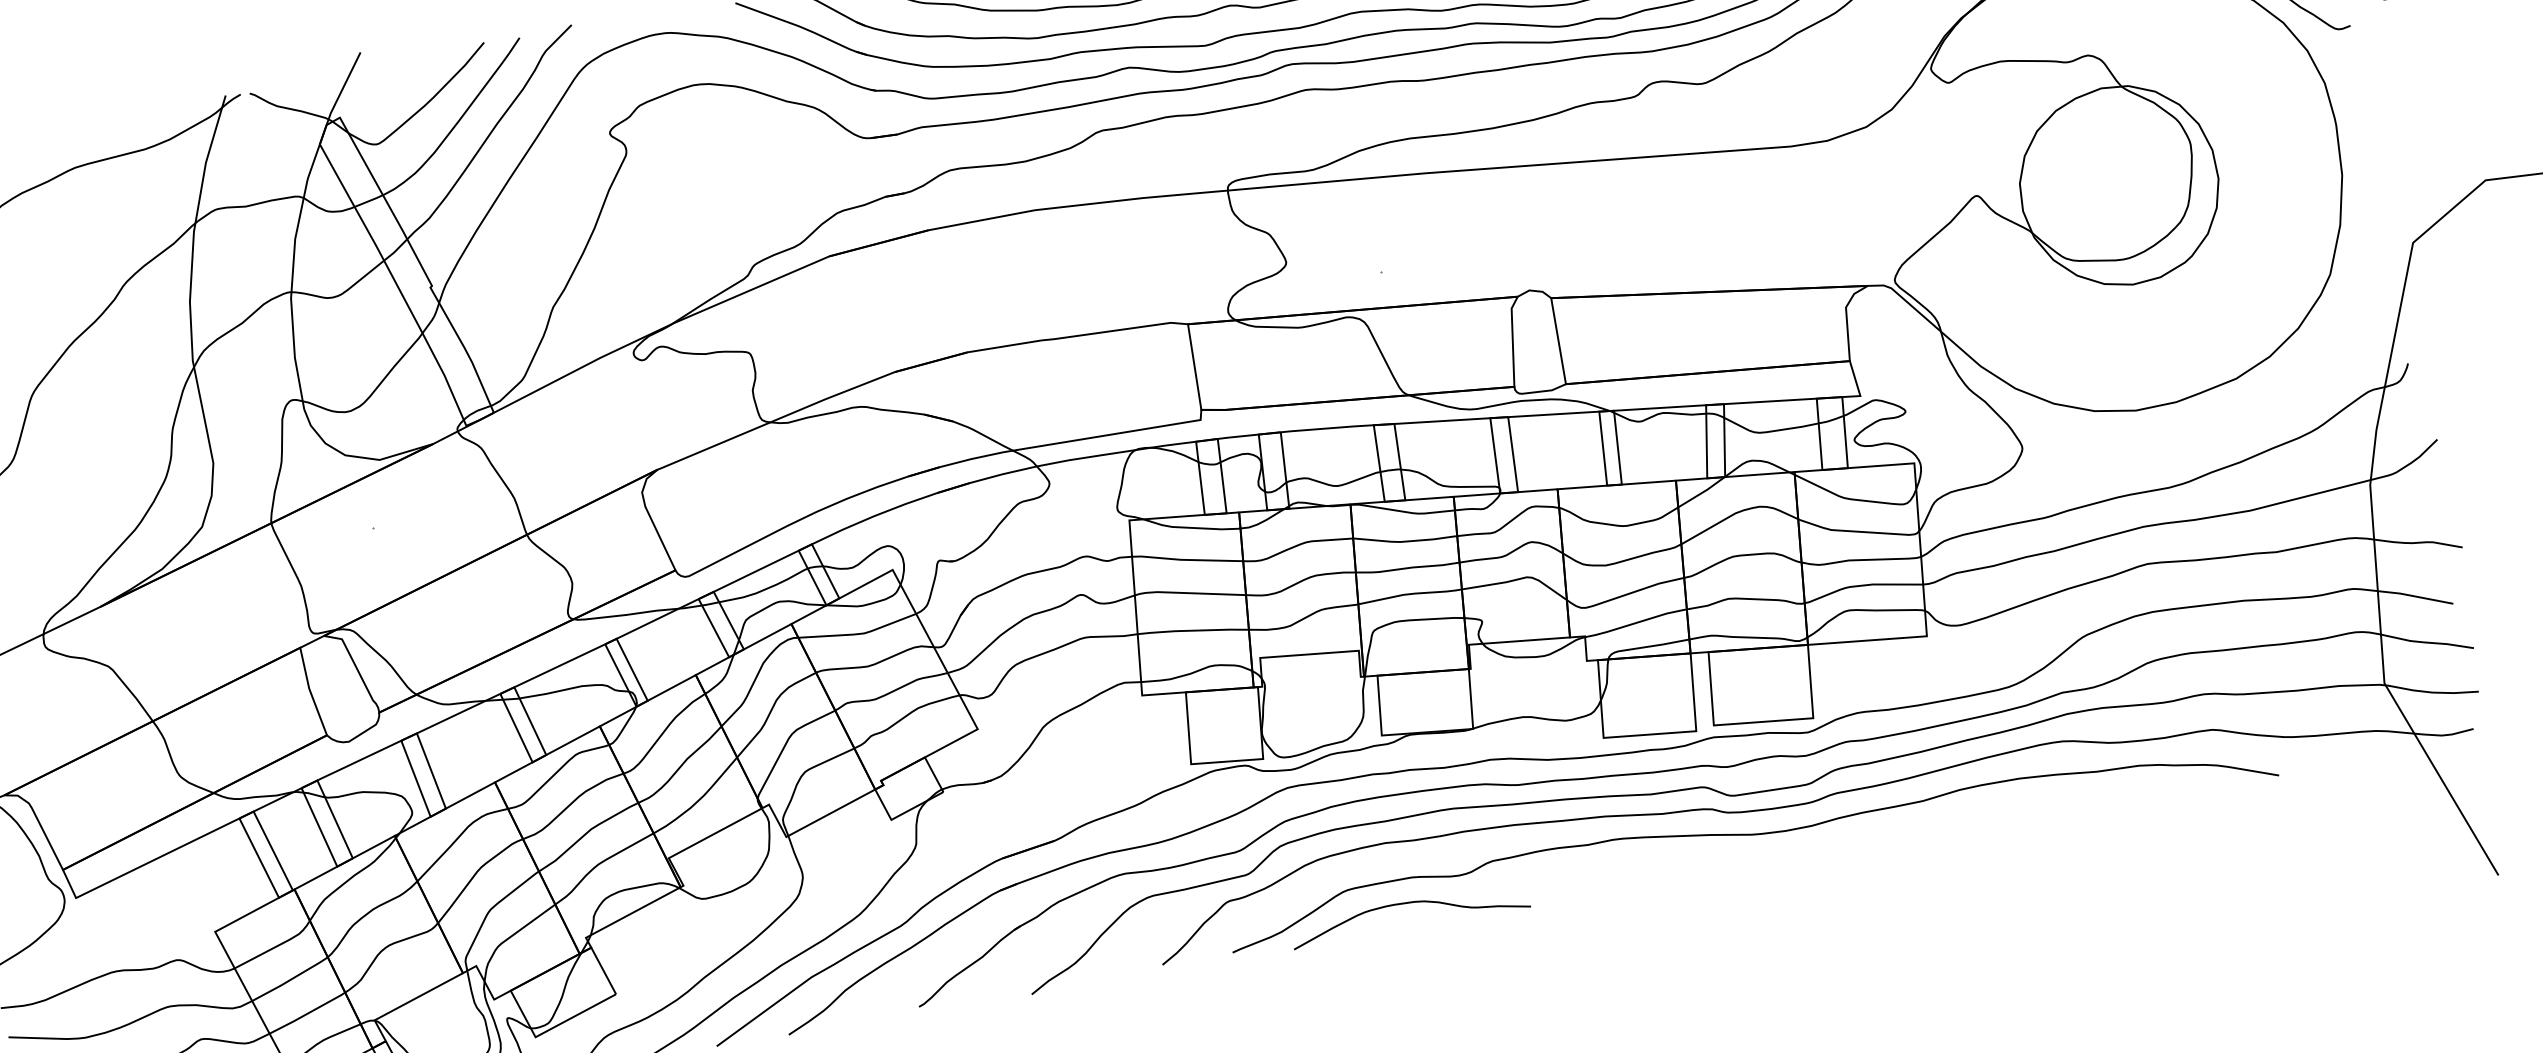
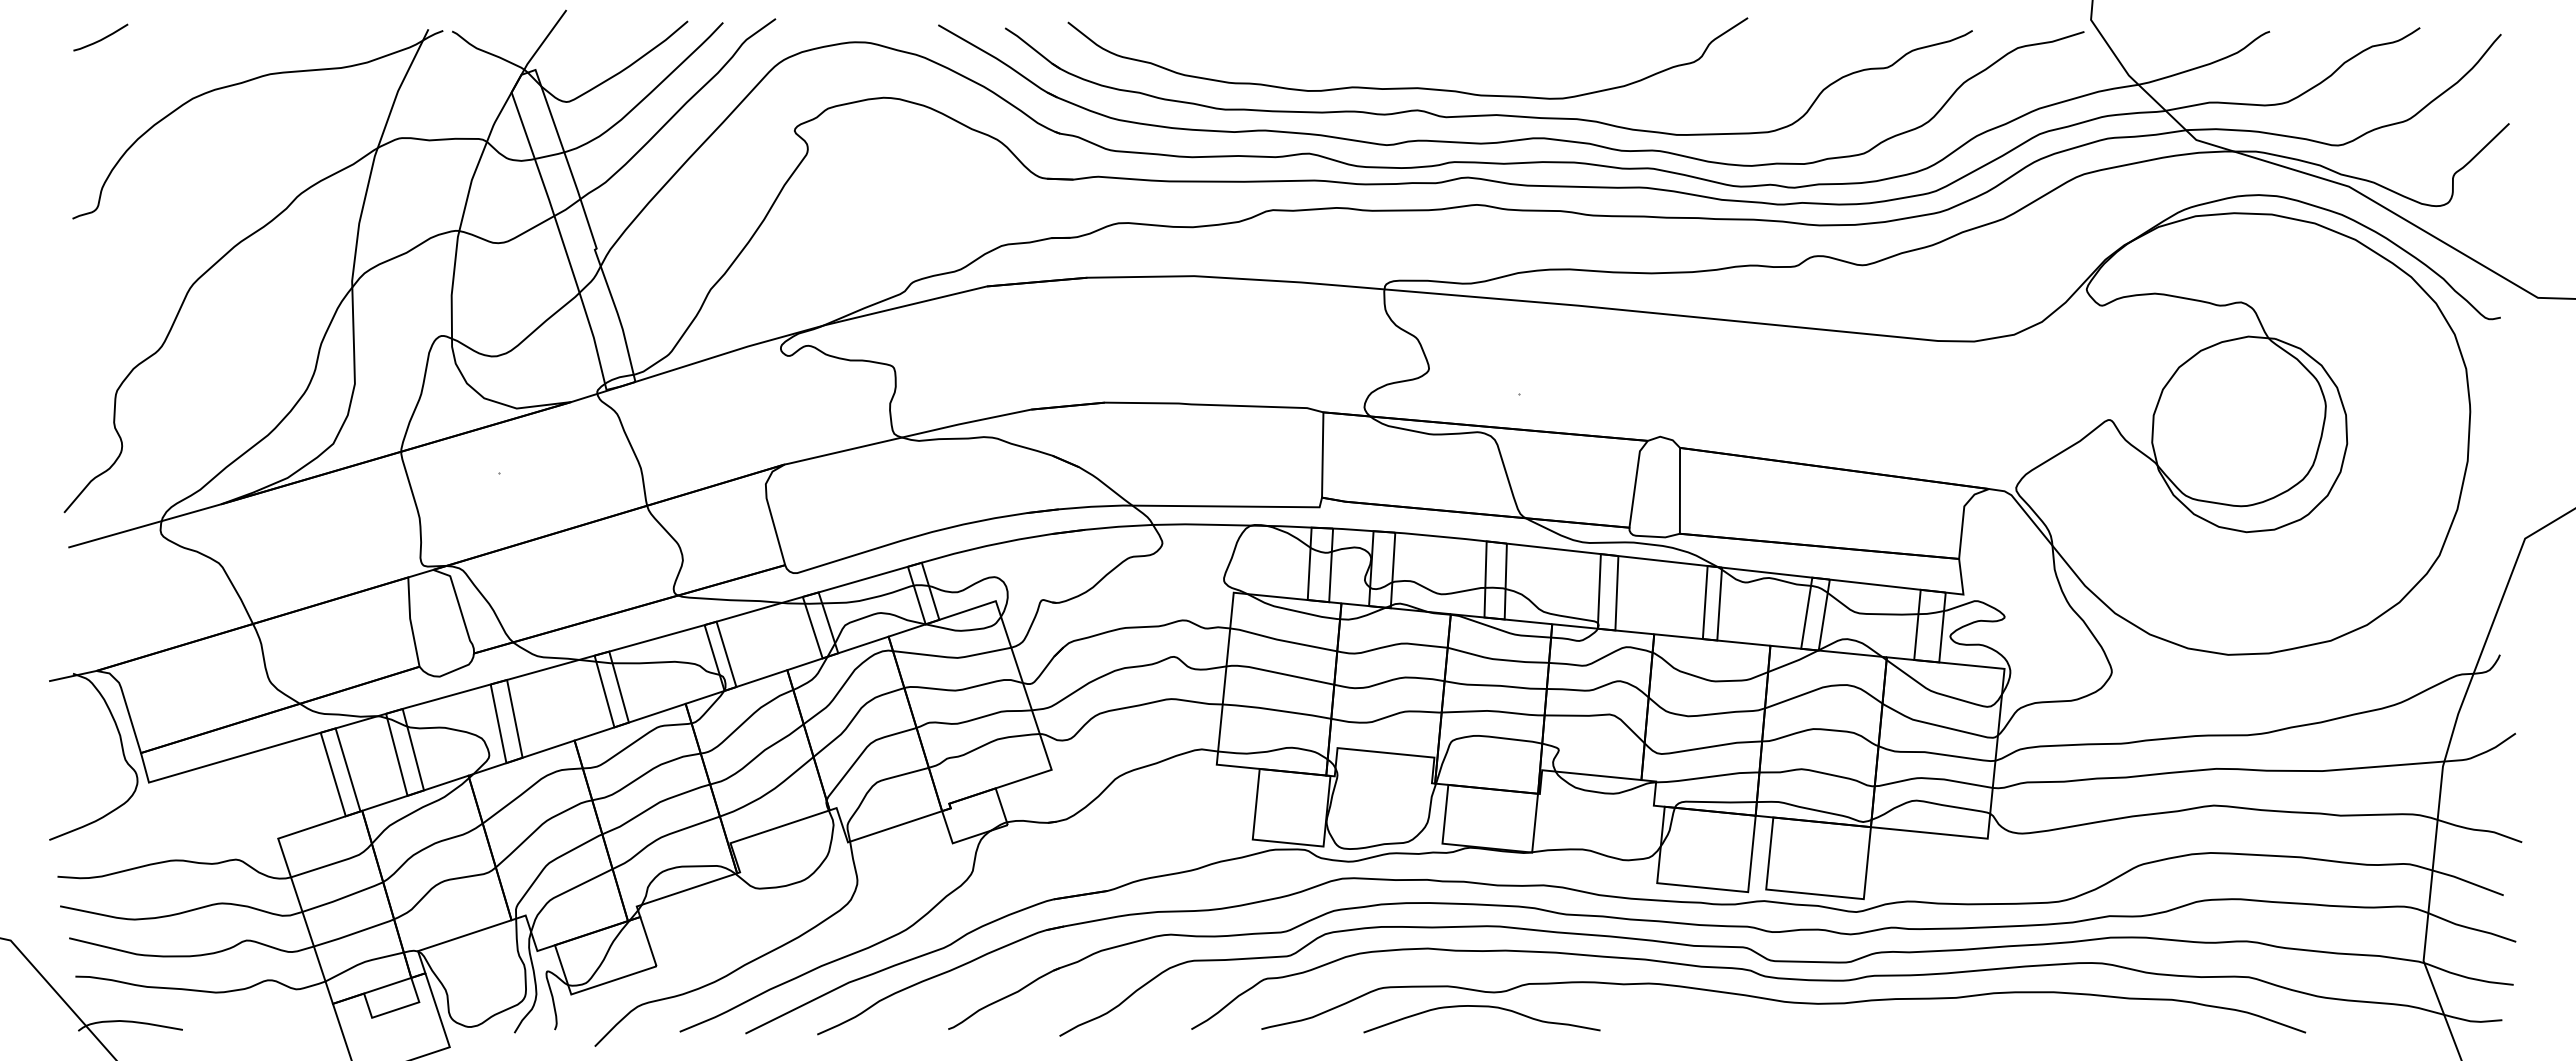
curve: (1407, 904) -> (1481, 1007), moved

